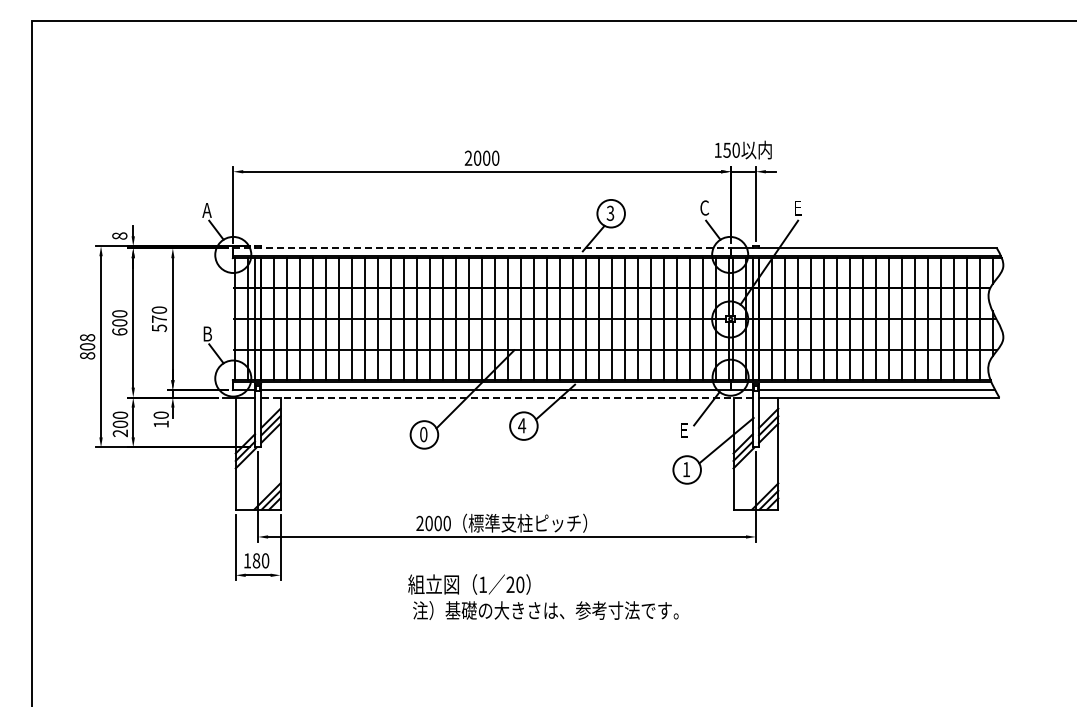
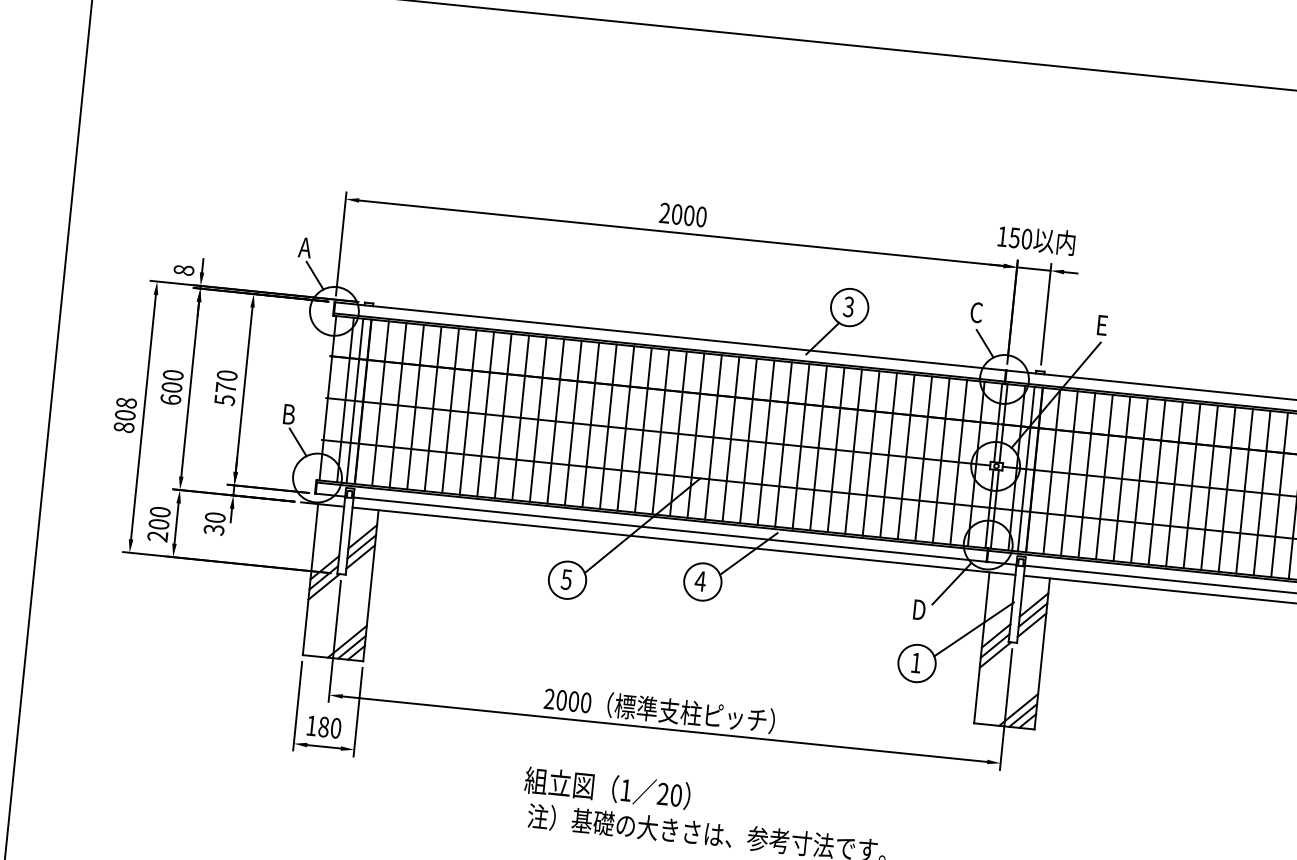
line: (481, 248) -> (670, 336), dashed -> solid
line: (507, 397) -> (684, 541), dashed -> solid
text: (160, 424) -> (213, 530), 10 -> 30
text: (684, 430) -> (918, 609), E -> D
text: (423, 434) -> (566, 579), 0 -> 5

